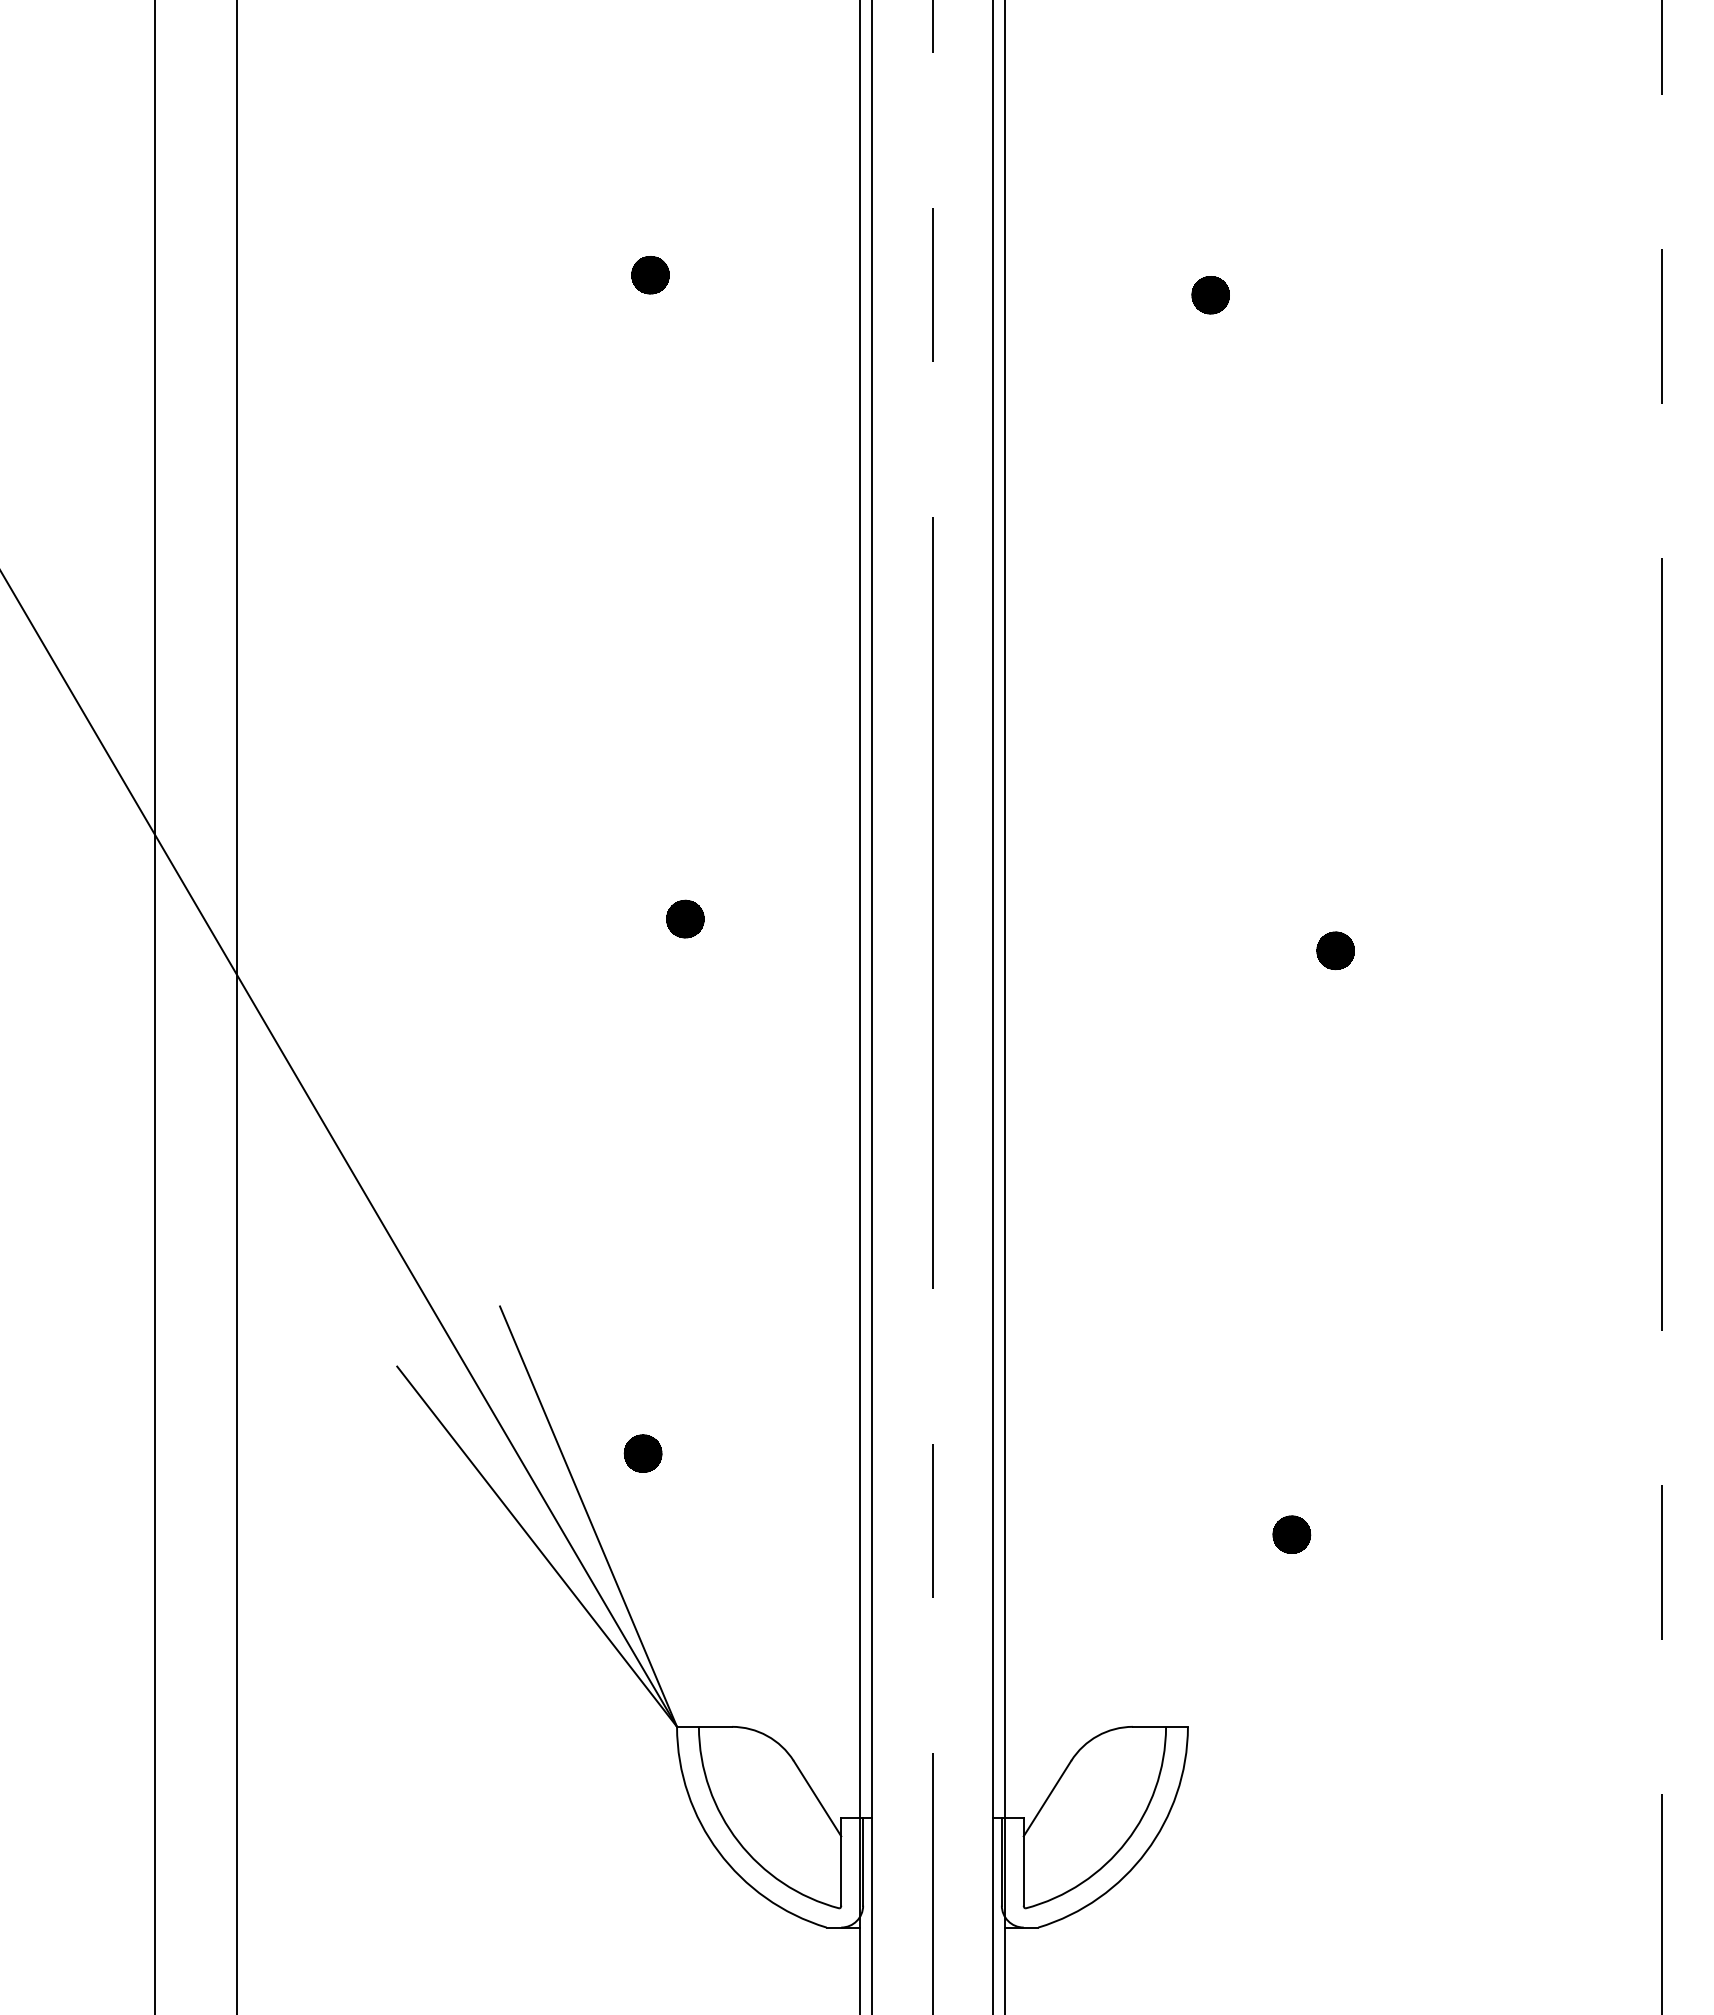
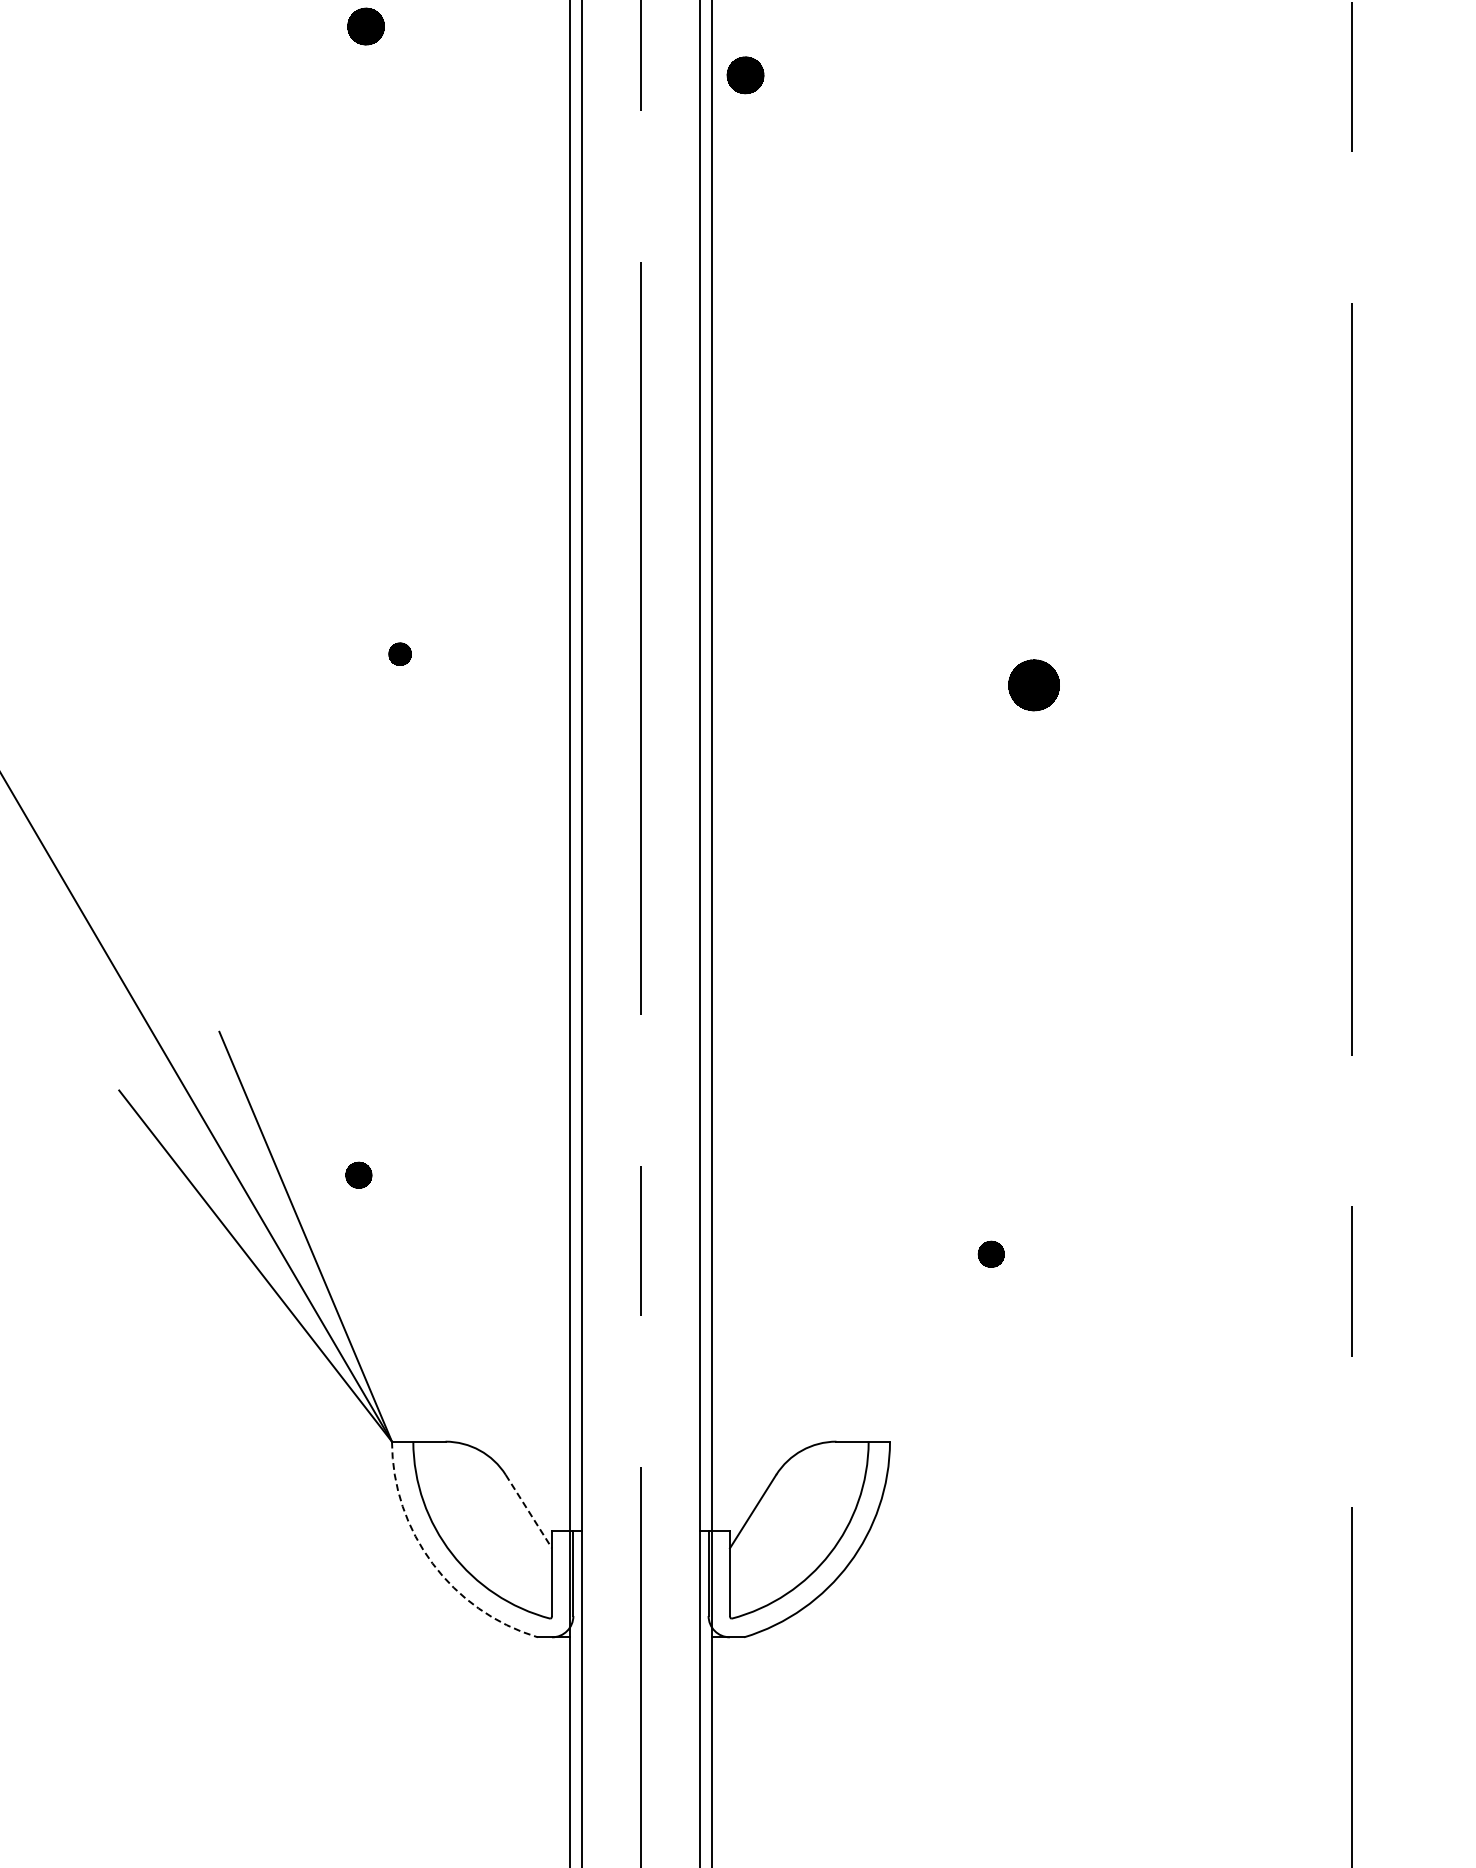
part: (1210, 295) -> (745, 75), moved
part: (685, 918) -> (400, 653), size x0.6
part: (1335, 950) -> (1033, 684), size x1.4
part: (642, 1453) -> (358, 1175), size x0.7
part: (1291, 1534) -> (990, 1254), size x0.7
line: (817, 1798) -> (528, 1511), solid -> dashed
arc: (718, 1851) -> (432, 1563), solid -> dashed

